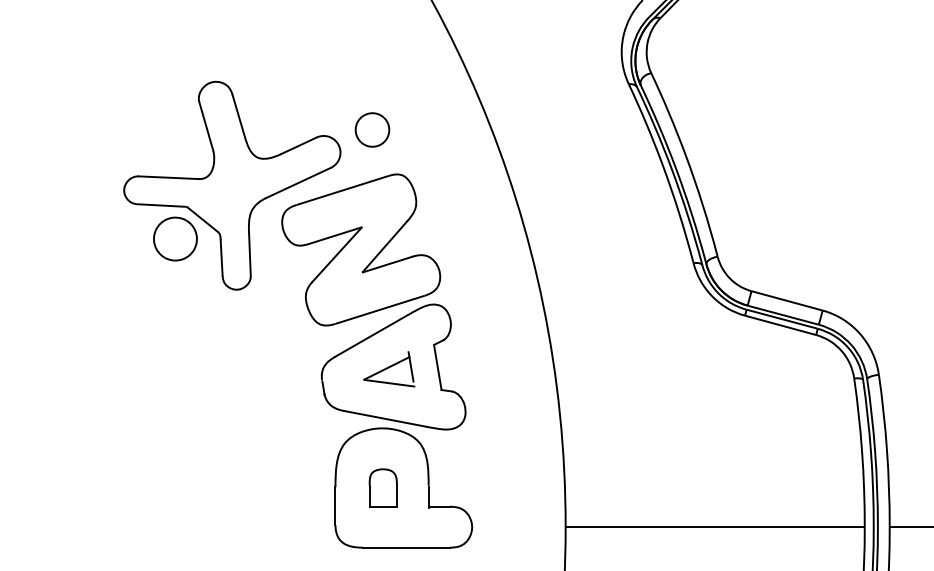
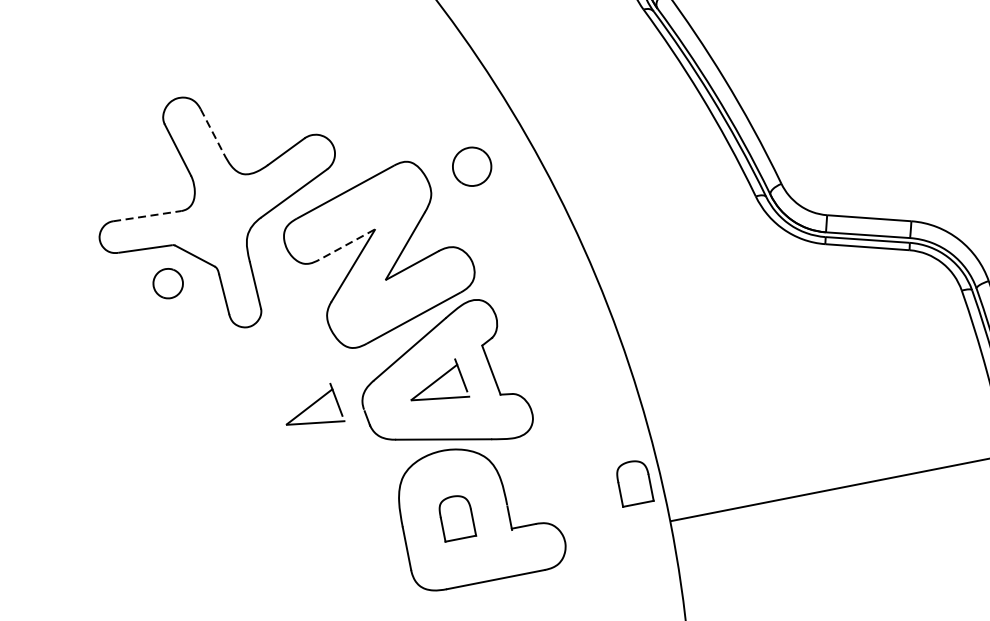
line: (238, 116) -> (212, 132), solid -> dashed
part: (372, 129) -> (472, 166), moved
line: (169, 177) -> (147, 215), solid -> dashed
line: (335, 235) -> (347, 244), solid -> dashed
part: (175, 238) -> (168, 283), size x0.6
part: (278, 369) -> (312, 407), added
part: (540, 487) -> (633, 482), added

